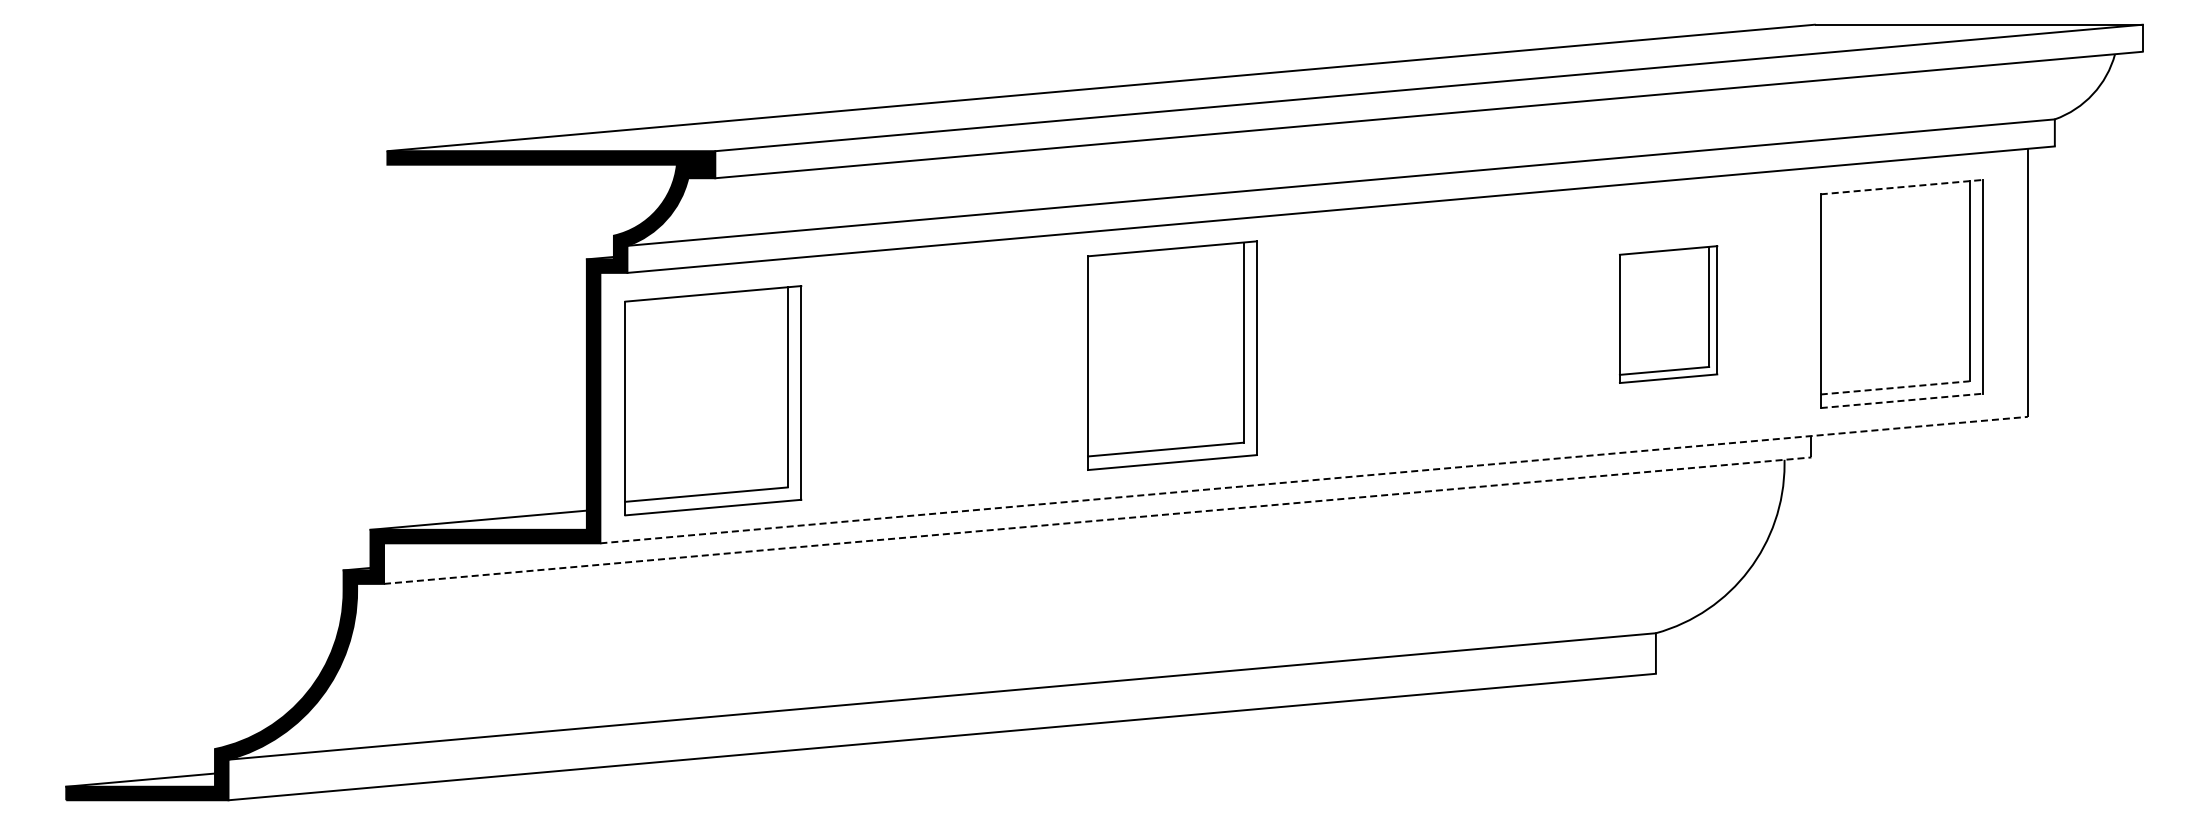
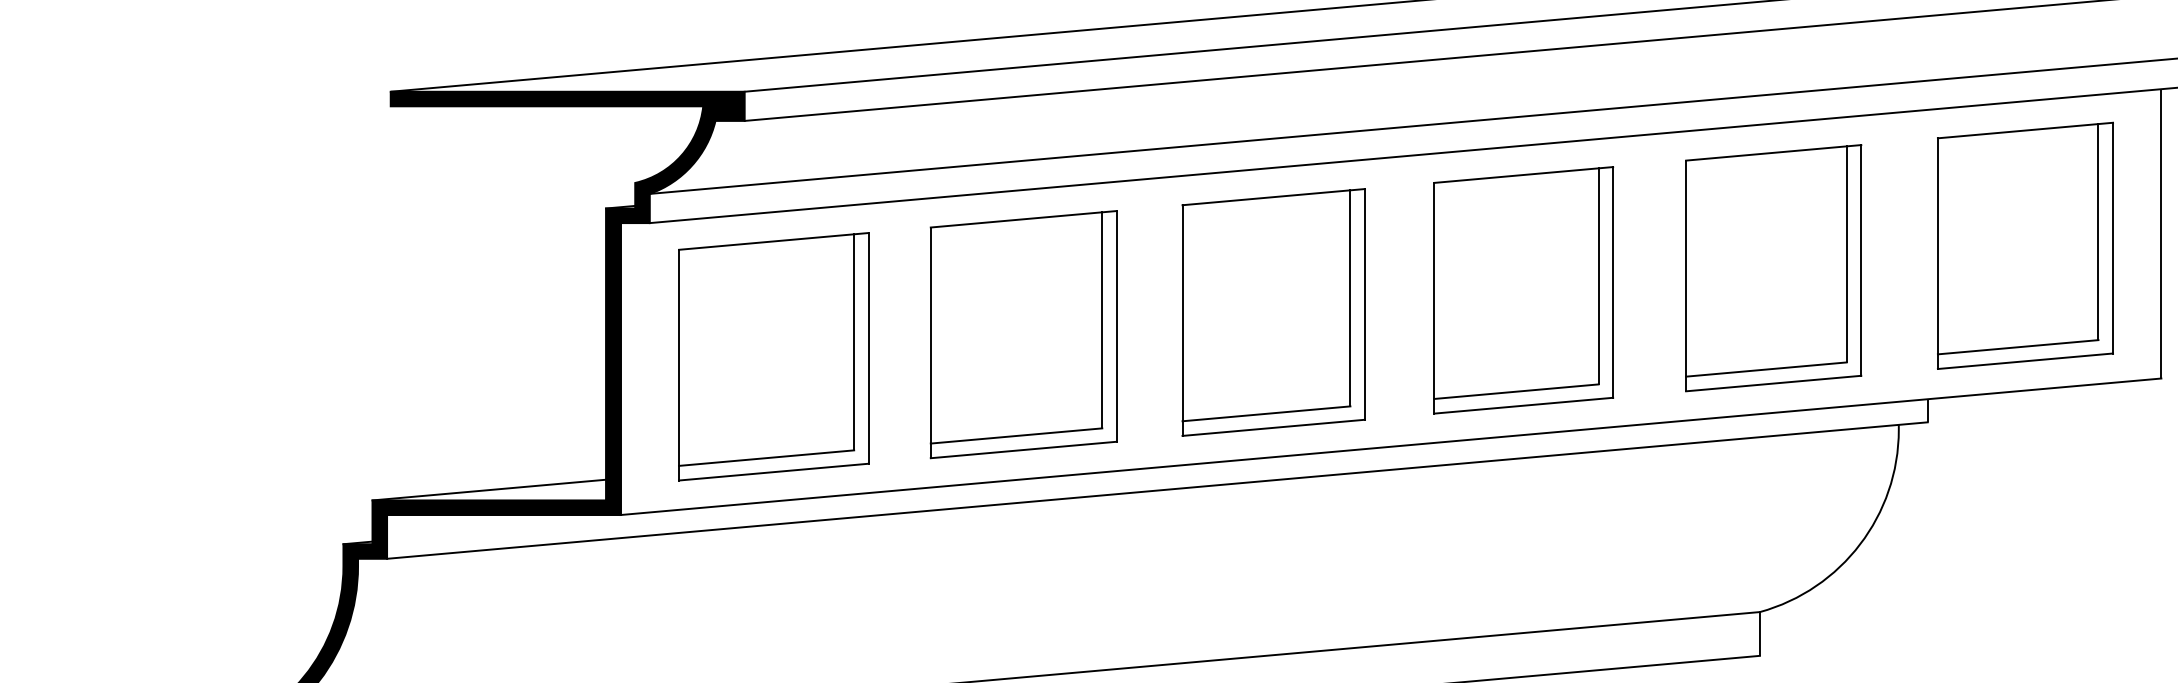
line: (1902, 187) -> (2026, 130), dashed -> solid
part: (1668, 314) -> (1773, 268), size x1.67
part: (1436, 335) -> (1523, 290), added
part: (1172, 355) -> (1273, 312), moved
part: (973, 375) -> (1023, 333), added
line: (1895, 387) -> (2018, 346), dashed -> solid
part: (713, 400) -> (774, 356), moved
line: (1902, 400) -> (2026, 360), dashed -> solid
line: (1314, 480) -> (1391, 447), dashed -> solid
line: (1098, 520) -> (1158, 490), dashed -> solid

